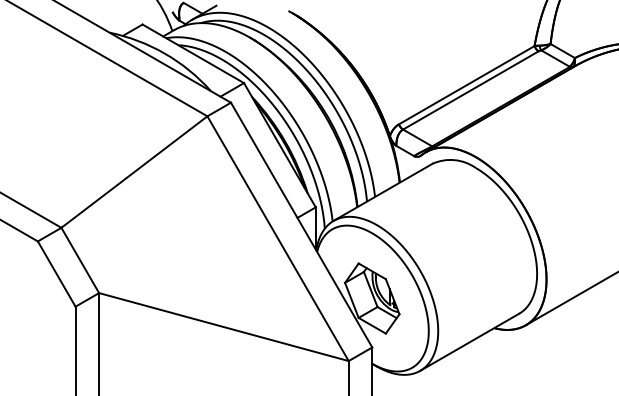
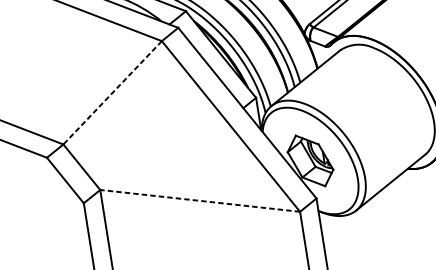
line: (134, 172) -> (112, 93), solid -> dashed
line: (223, 326) -> (199, 200), solid -> dashed

